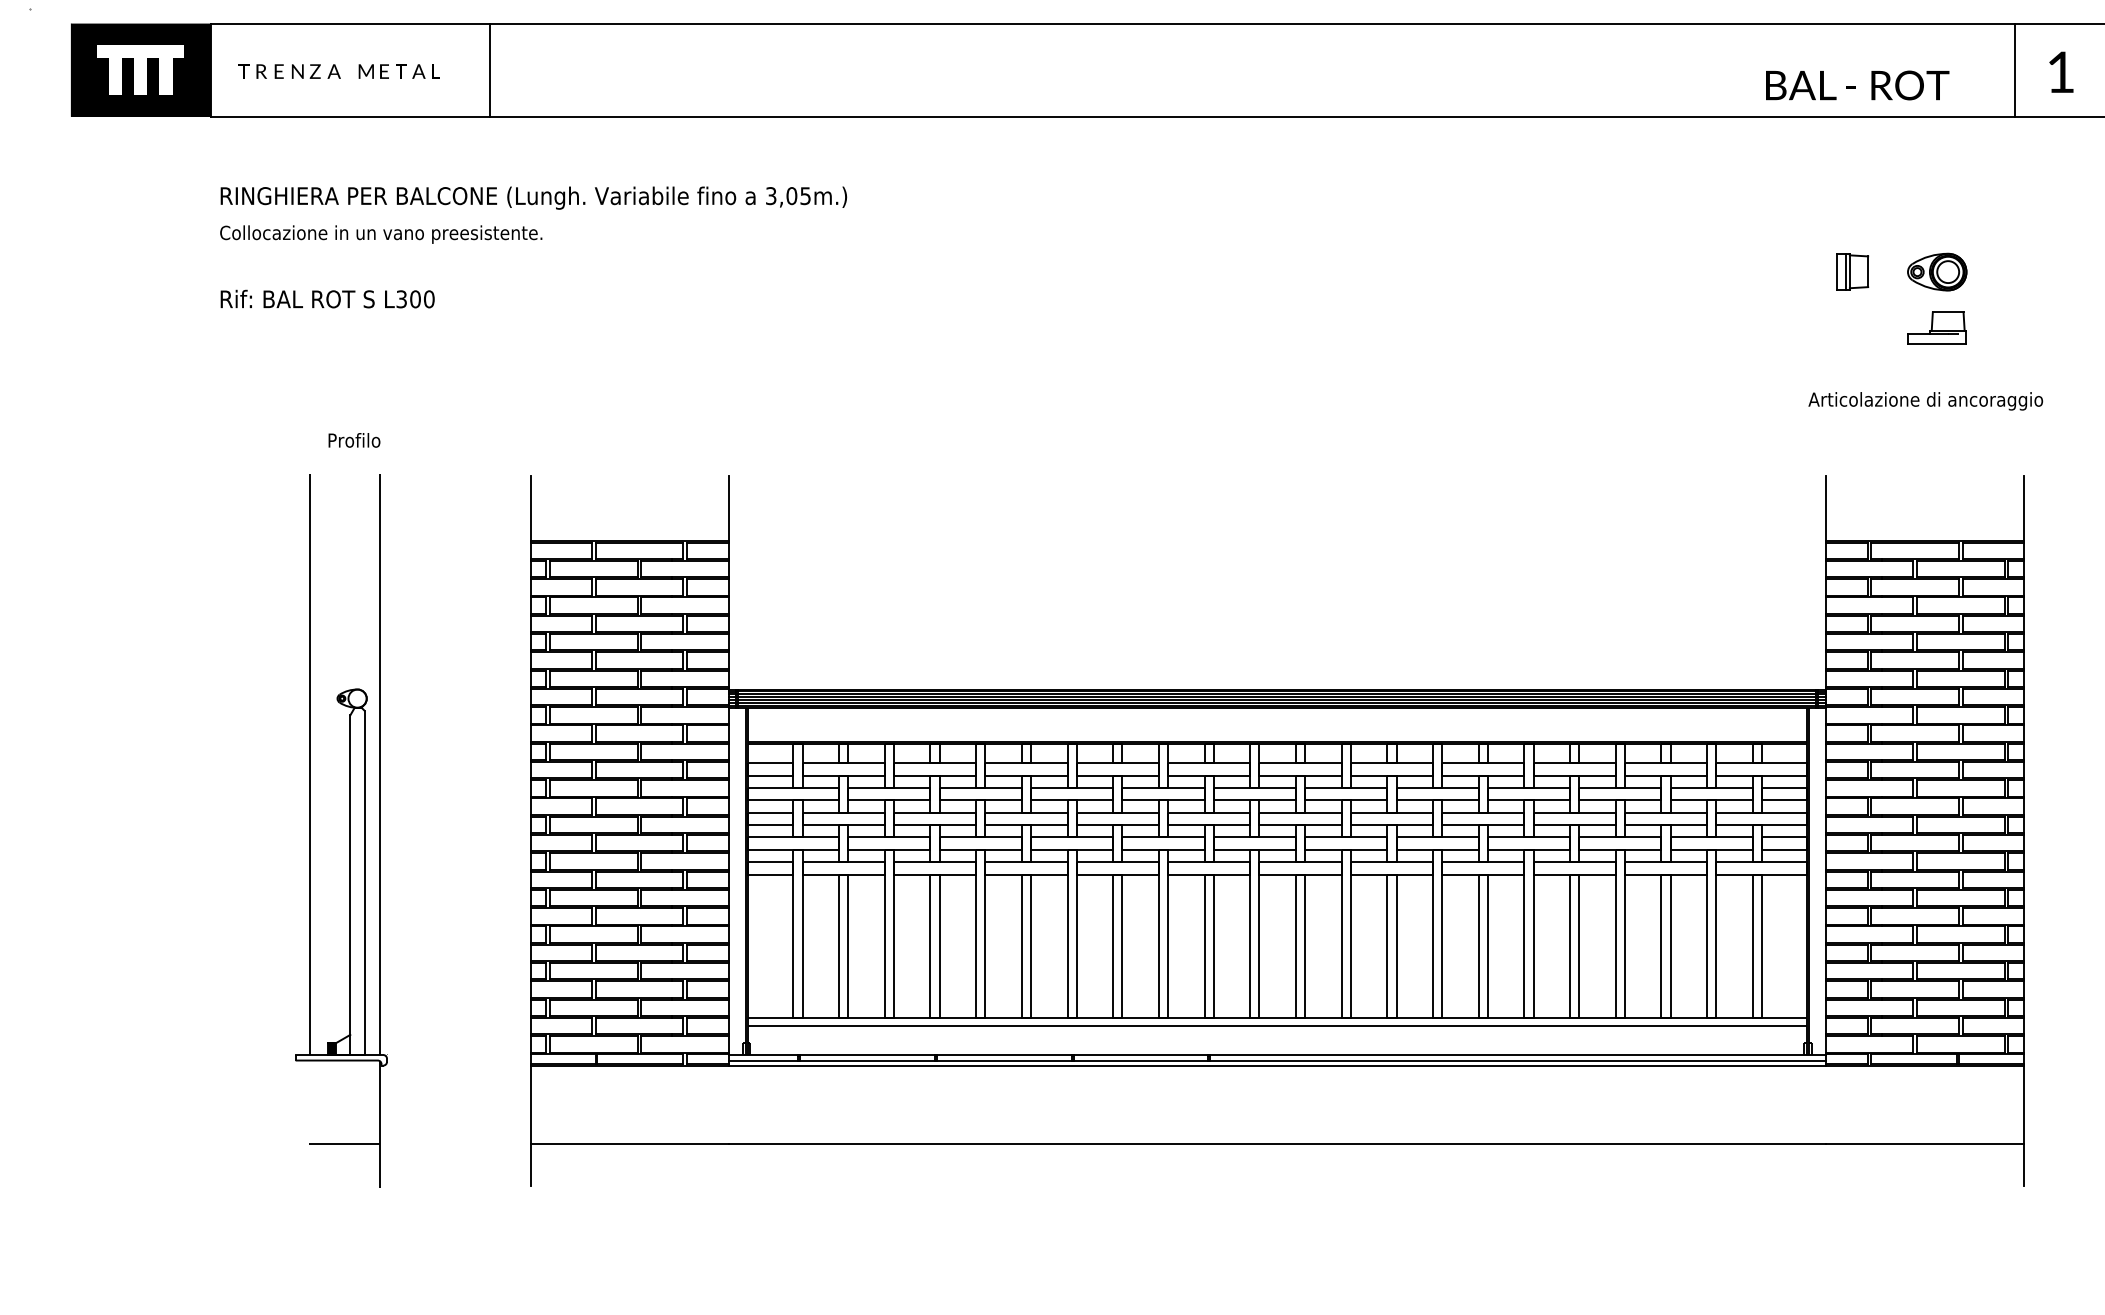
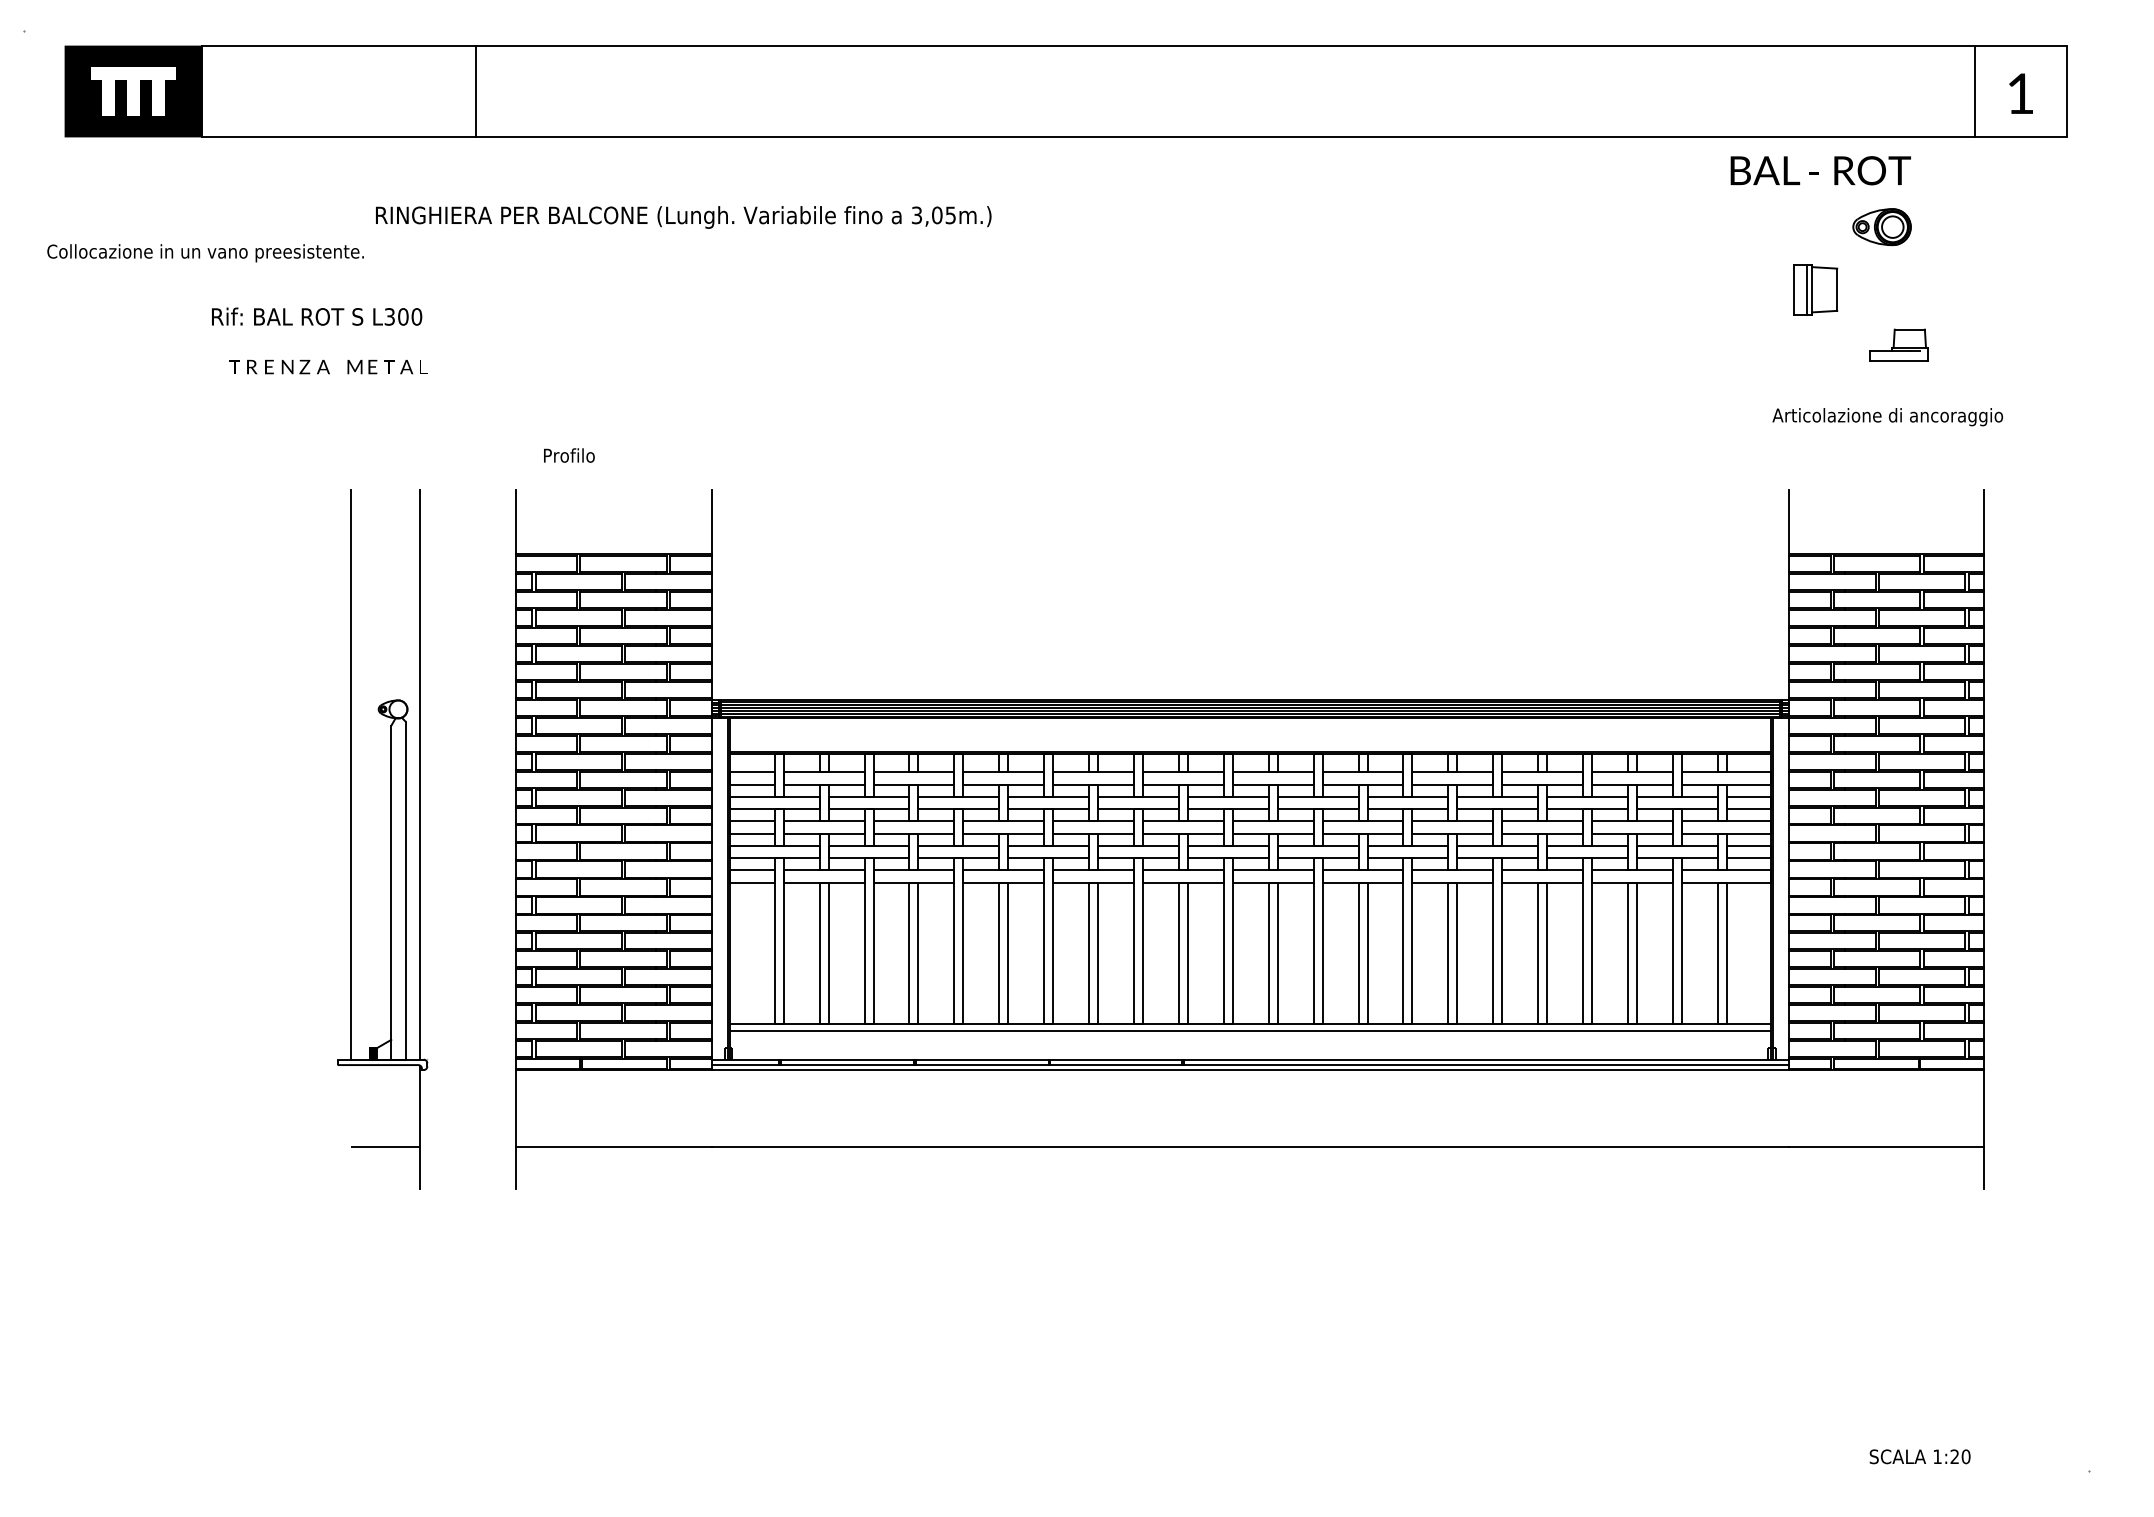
text: (339, 71) -> (328, 366), moved
text: (1857, 85) -> (1820, 170), moved
text: (533, 198) -> (683, 217), moved
text: (381, 234) -> (205, 253), moved
part: (1852, 271) -> (1815, 289), size x1.4
part: (1936, 272) -> (1881, 227), moved
text: (354, 440) -> (569, 455), moved
part: (349, 831) -> (390, 839), moved

